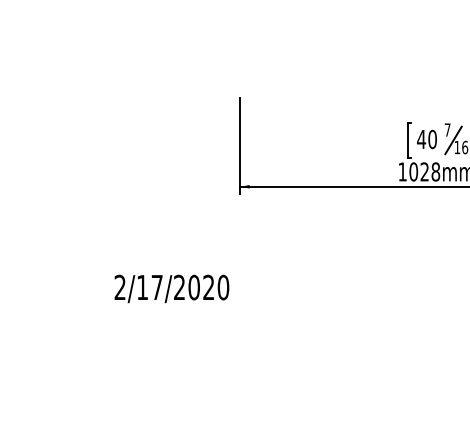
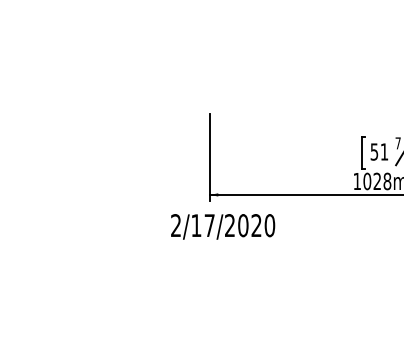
text: (426, 139) -> (378, 151), 40 -> 51
text: (171, 288) -> (222, 226), moved

